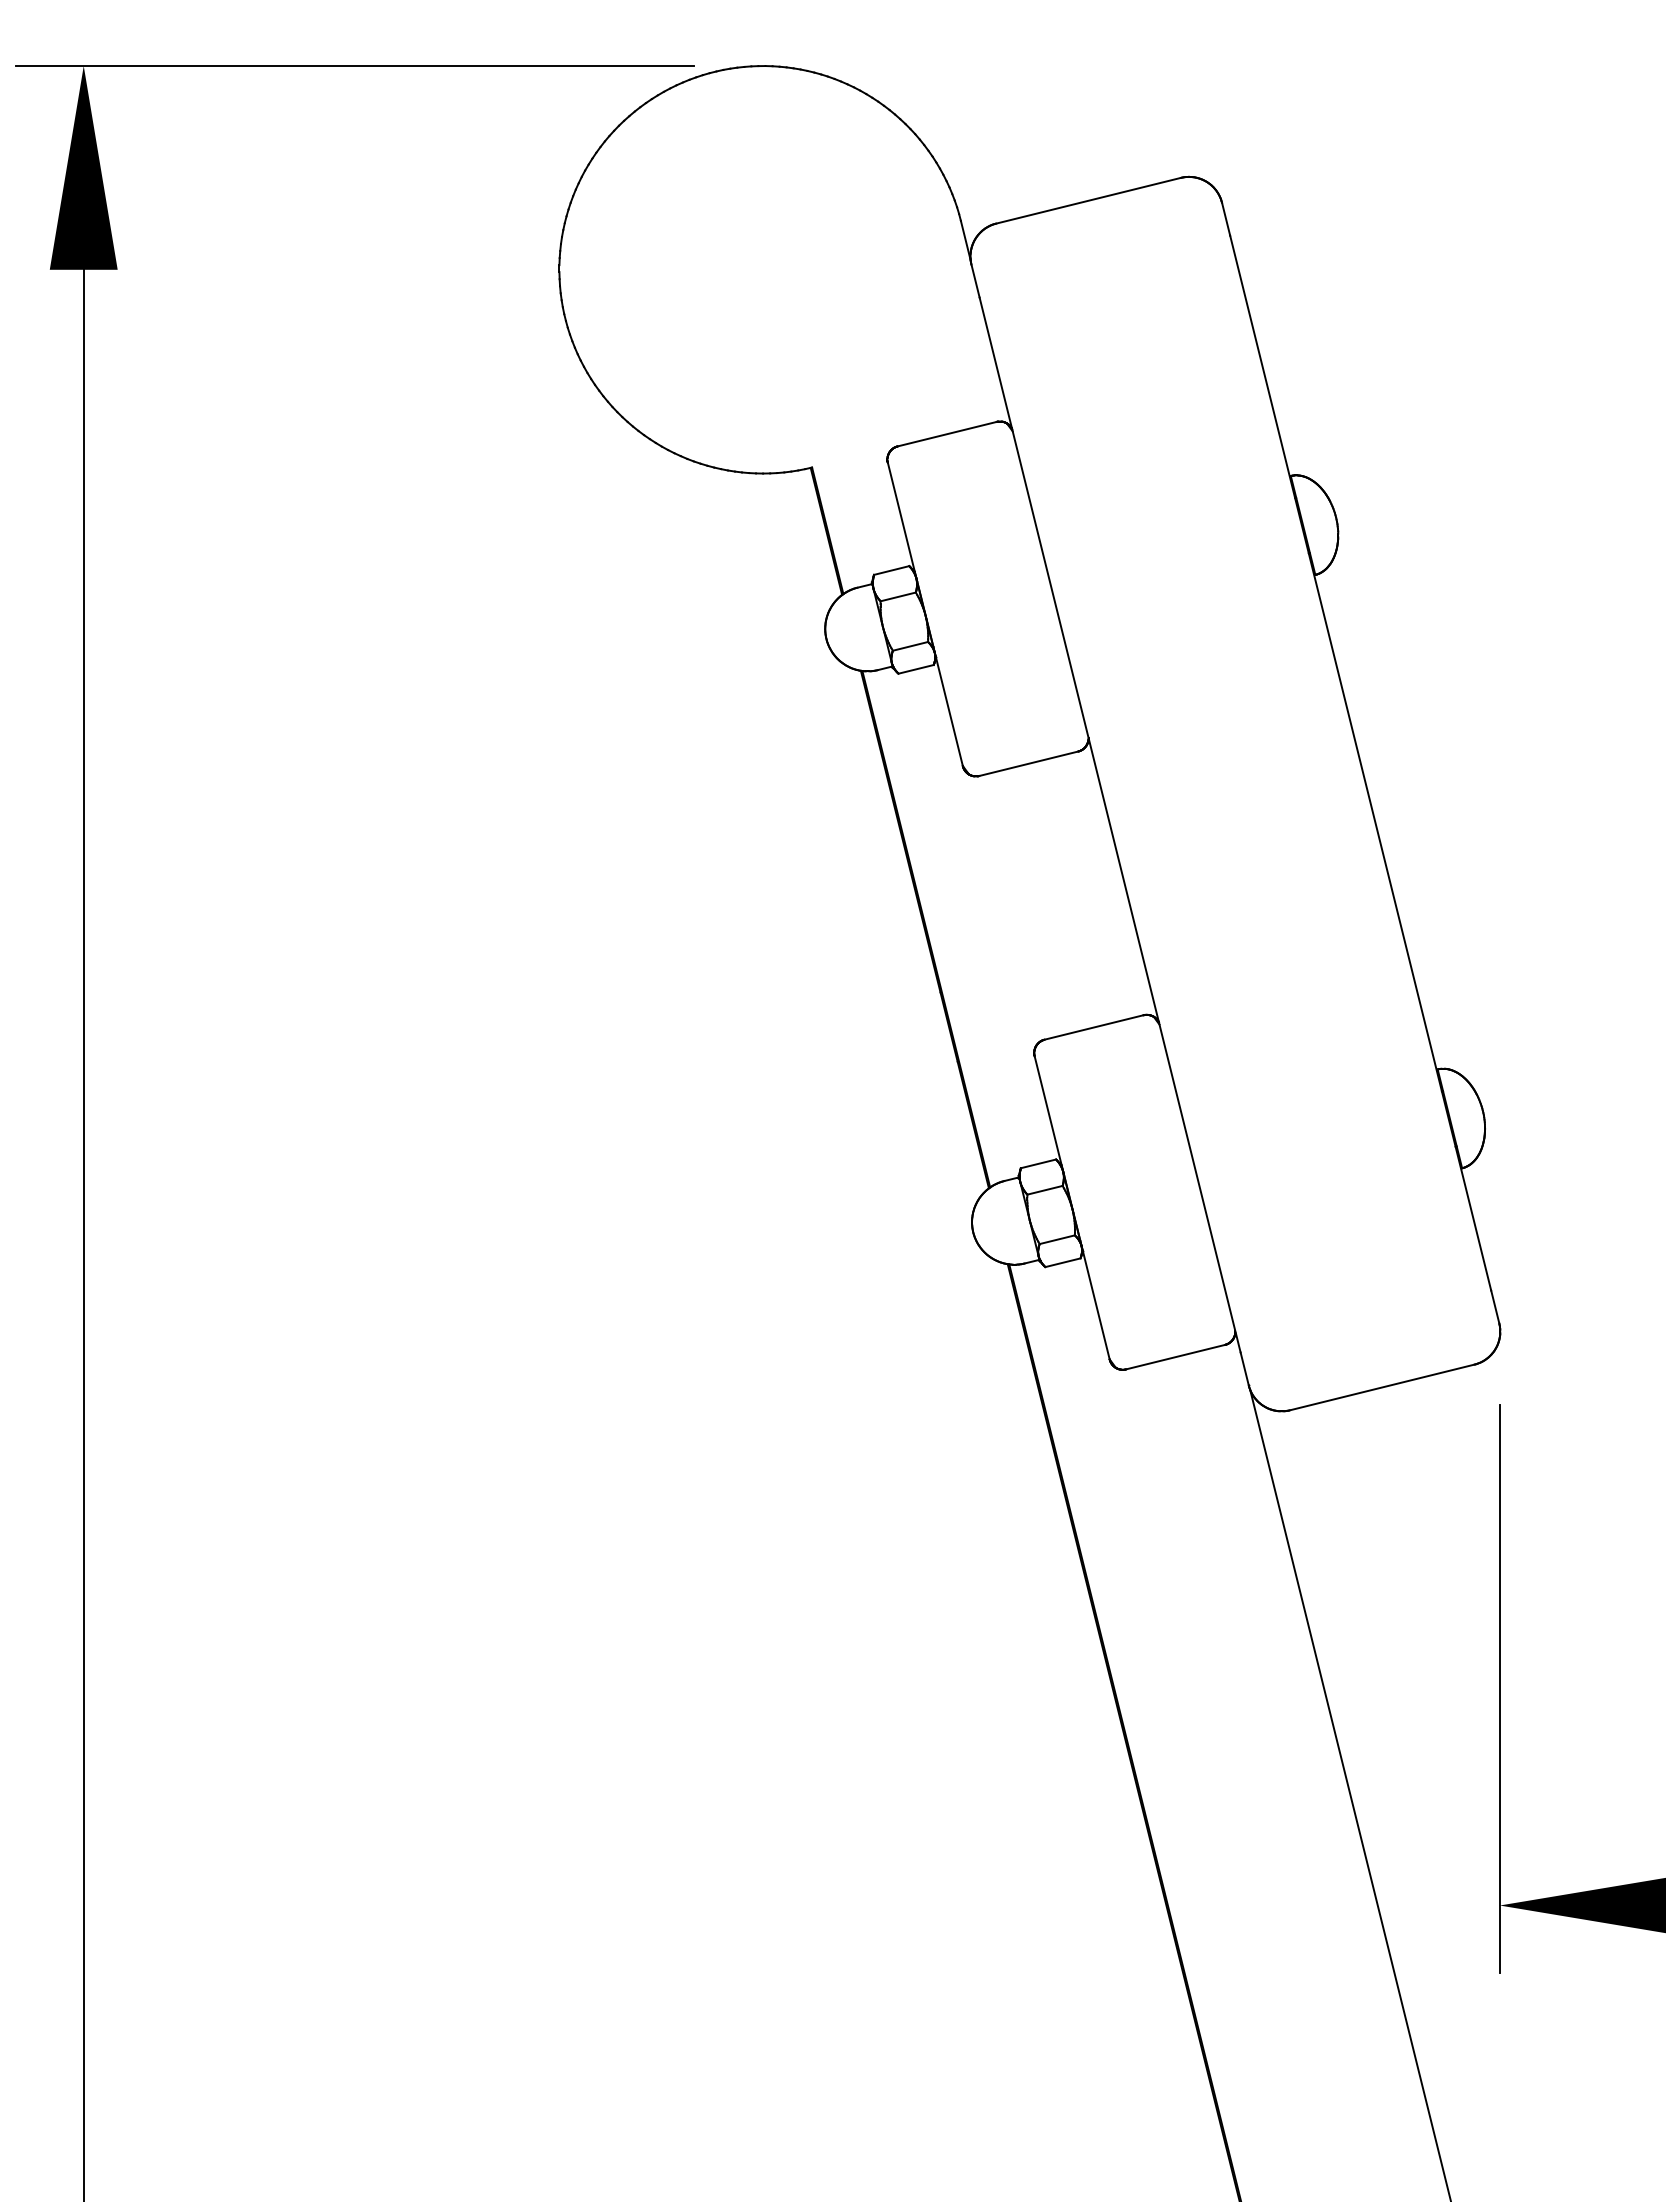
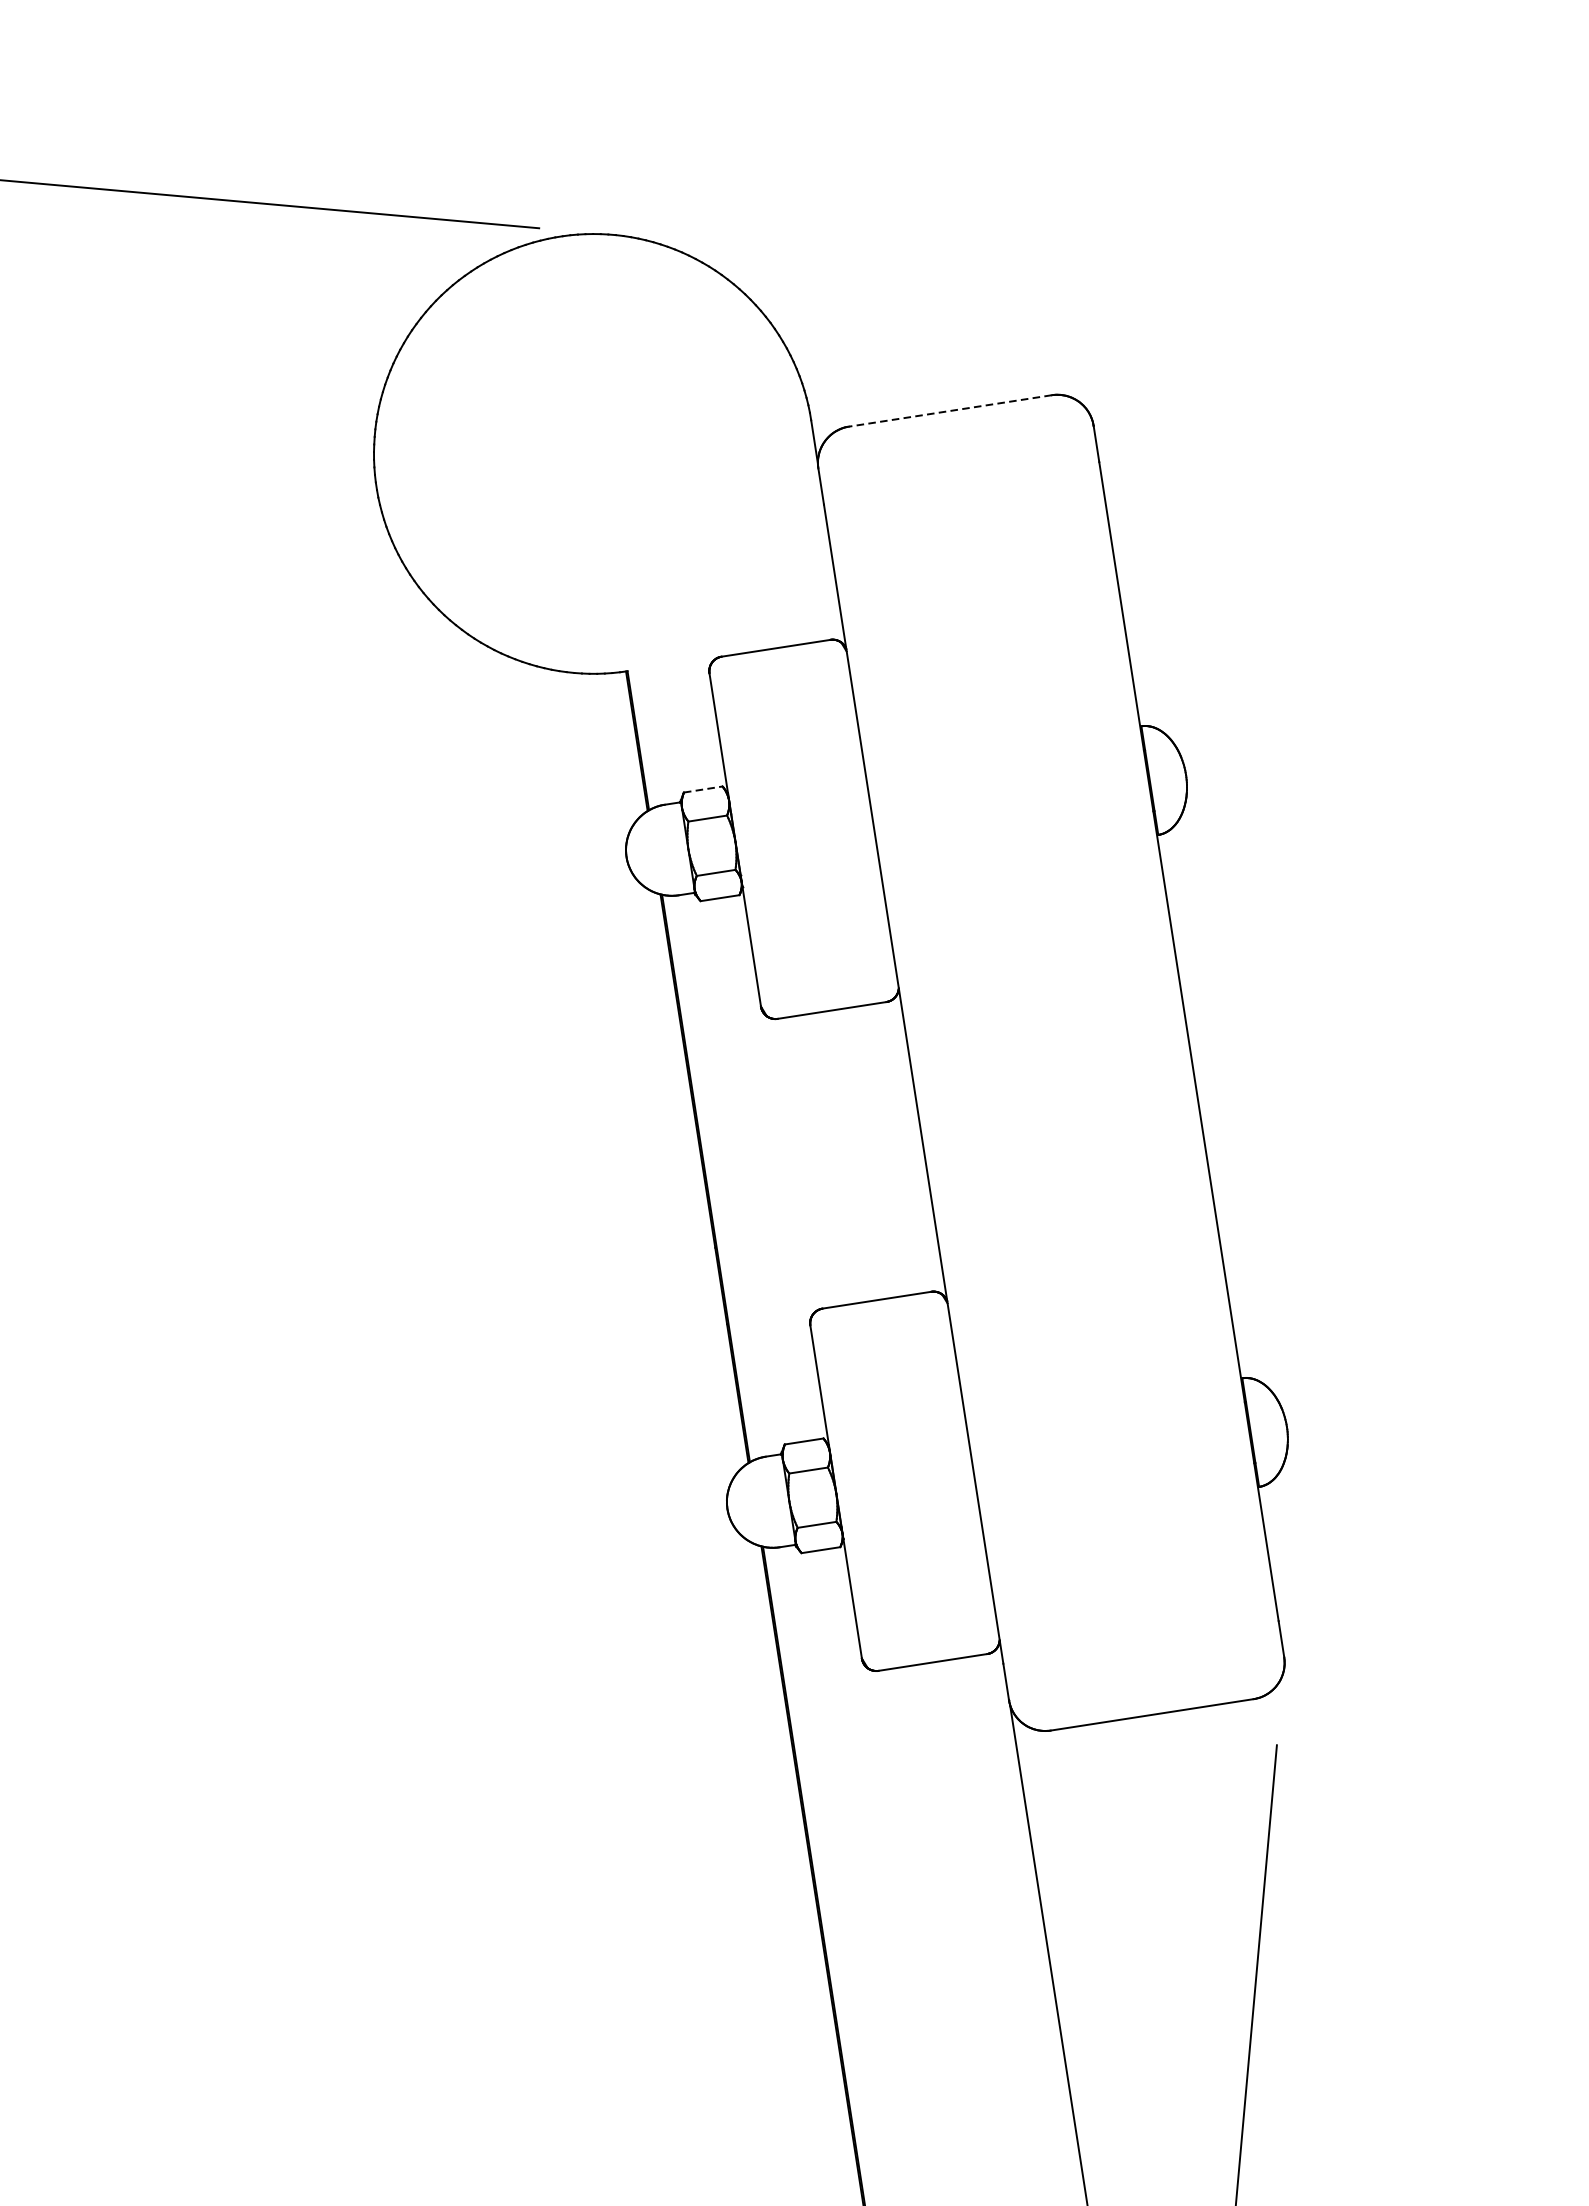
line: (1088, 200) -> (950, 410), solid -> dashed
line: (892, 570) -> (704, 789), solid -> dashed

